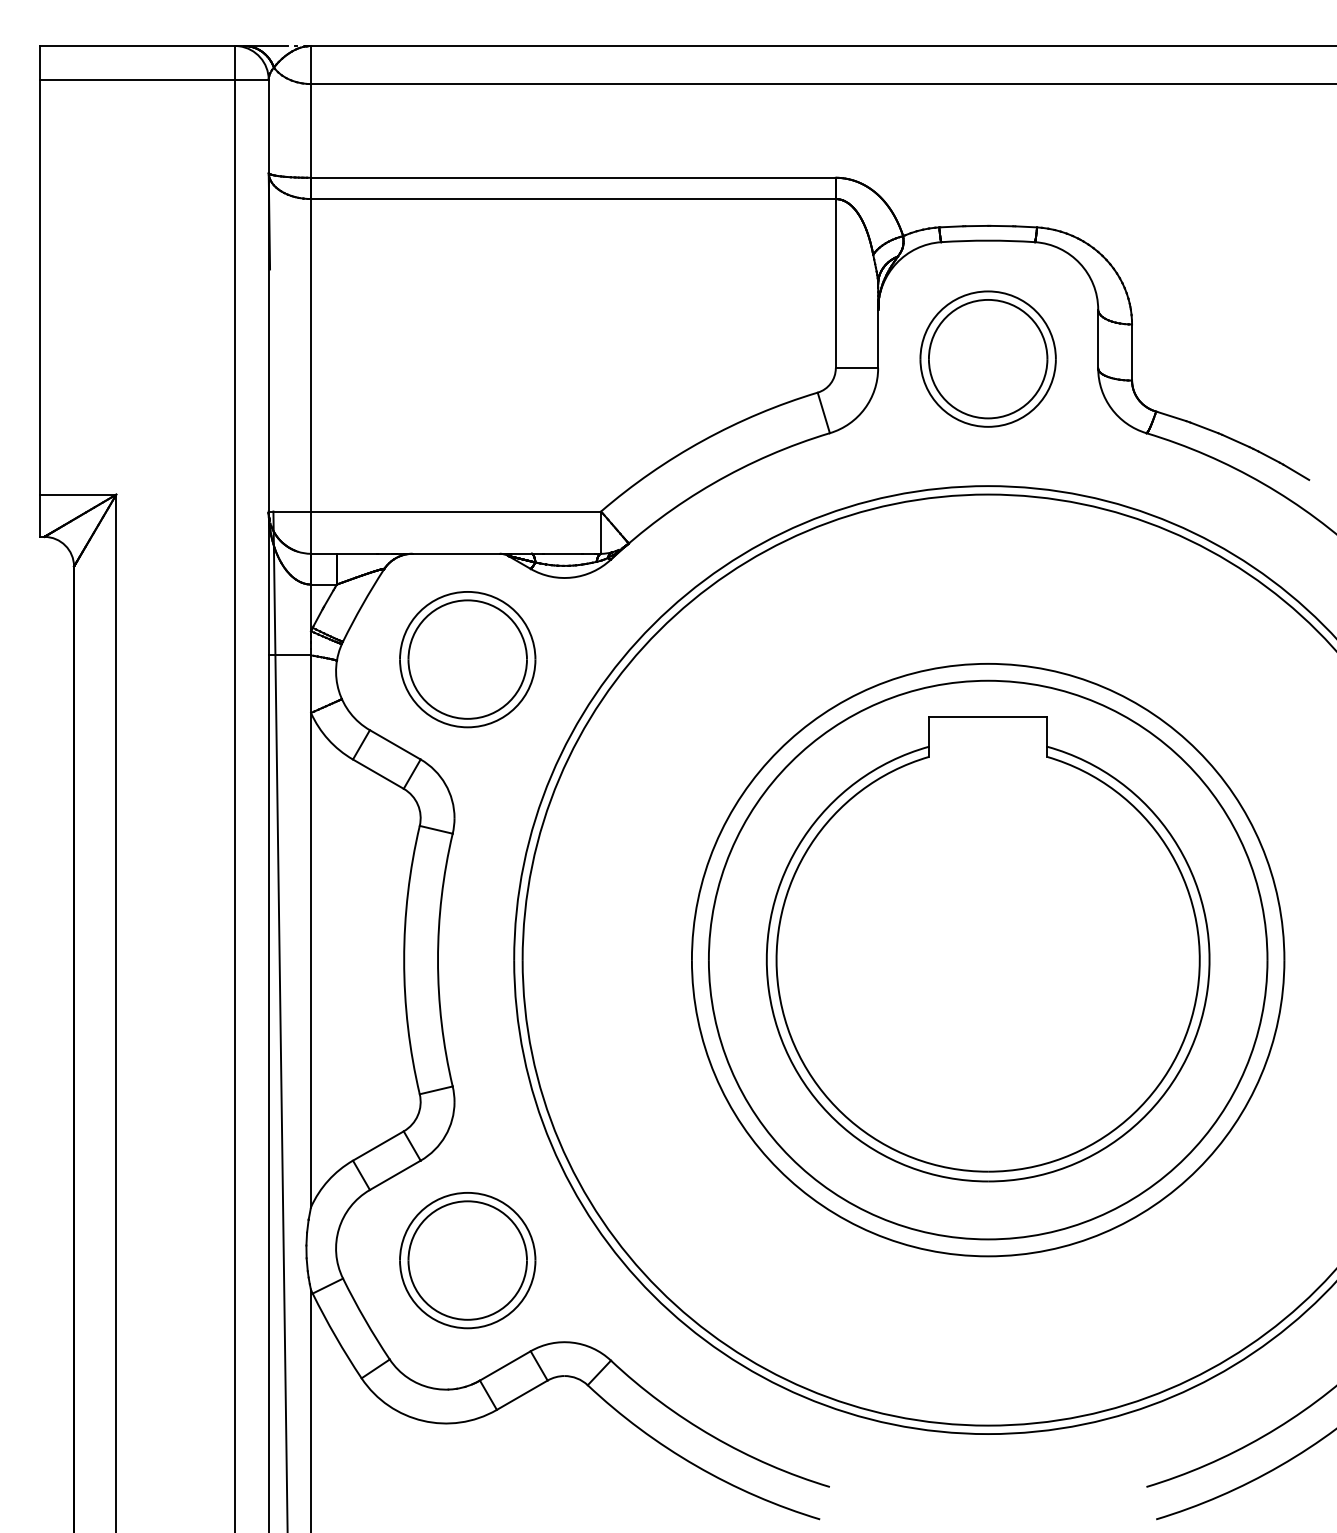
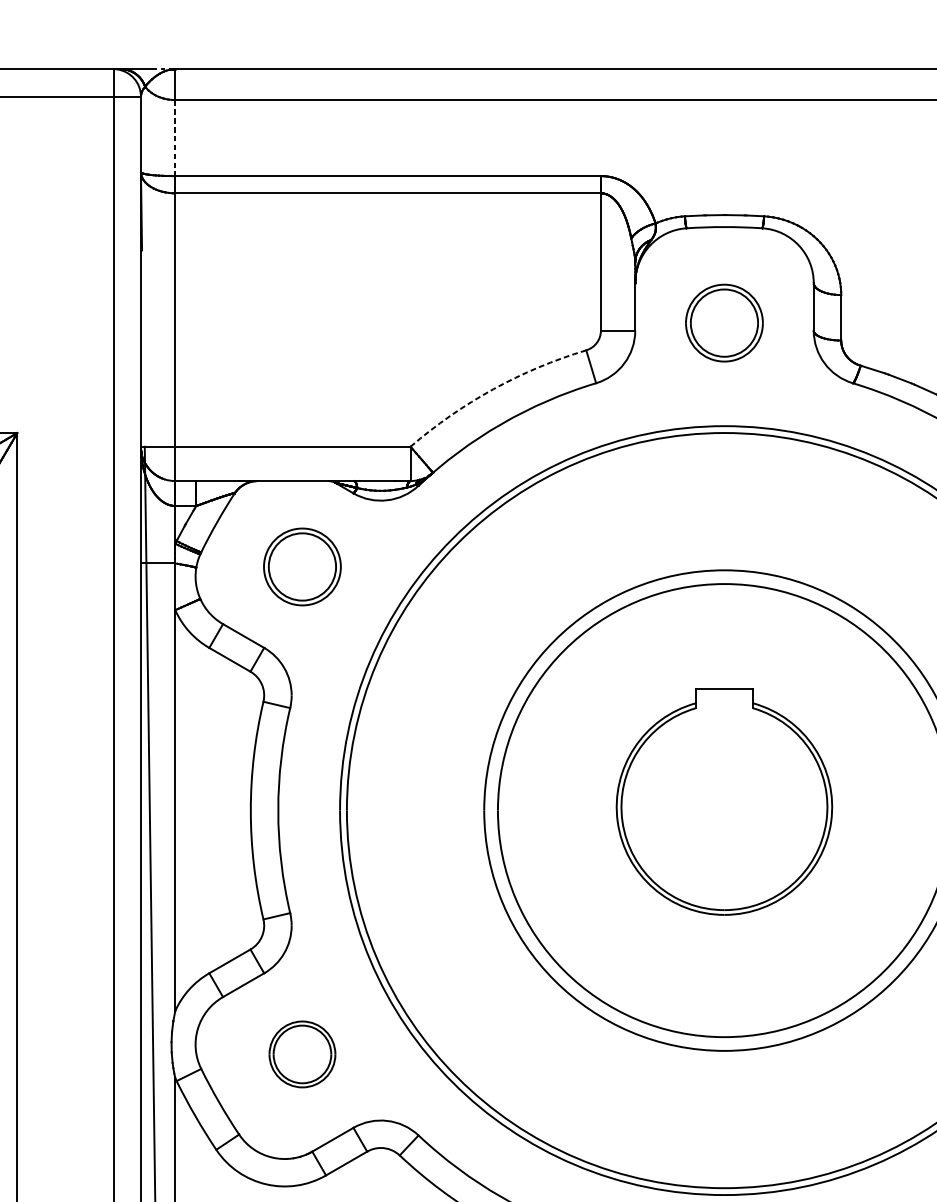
line: (311, 130) -> (175, 137), solid -> dashed
part: (987, 358) -> (723, 322), size x0.7
arc: (703, 440) -> (493, 389), solid -> dashed
part: (467, 659) -> (302, 566), size x0.7
part: (987, 949) -> (723, 802), size x0.6
part: (467, 1260) -> (302, 1054), size x0.6

